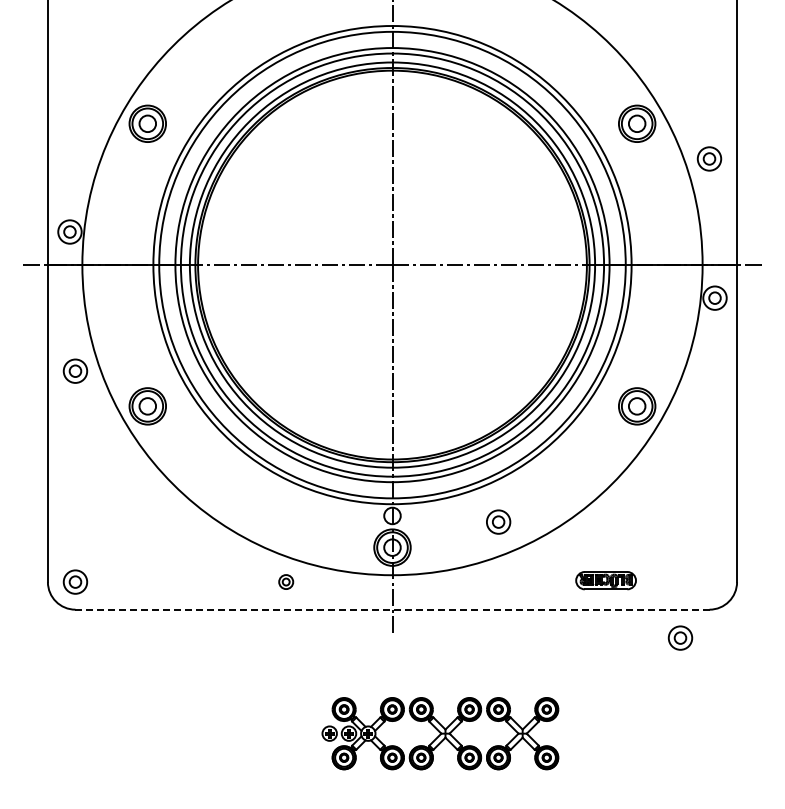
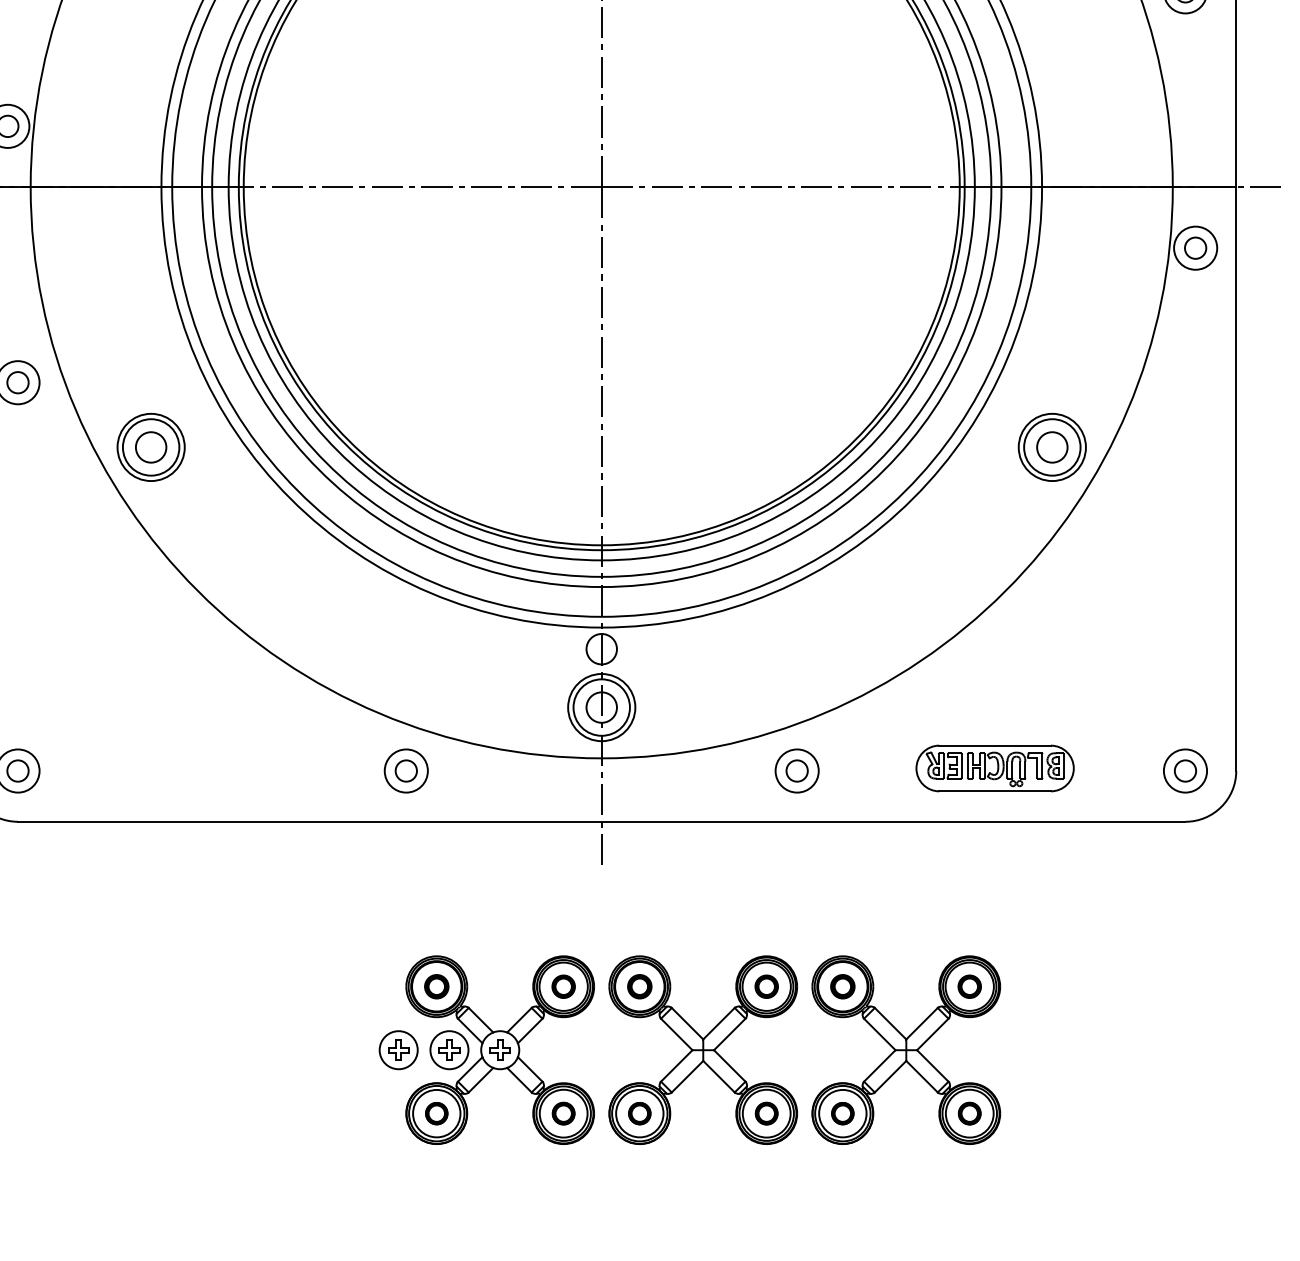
part: (498, 521) -> (796, 769), moved
part: (605, 580) -> (993, 768), size x1.43
part: (285, 581) -> (404, 769), size x1.67
line: (392, 609) -> (601, 821), dashed -> solid
part: (680, 637) -> (1185, 769), moved
part: (440, 733) -> (690, 1049), size x1.43

